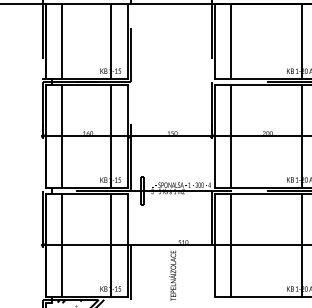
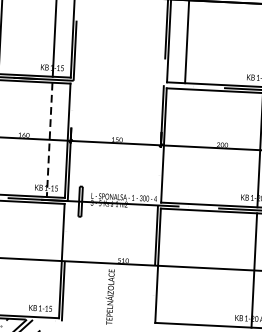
line: (111, 136) -> (49, 139), solid -> dashed
line: (231, 136) -> (182, 146), removed
line: (111, 245) -> (43, 260), removed
line: (231, 245) -> (176, 266), removed

